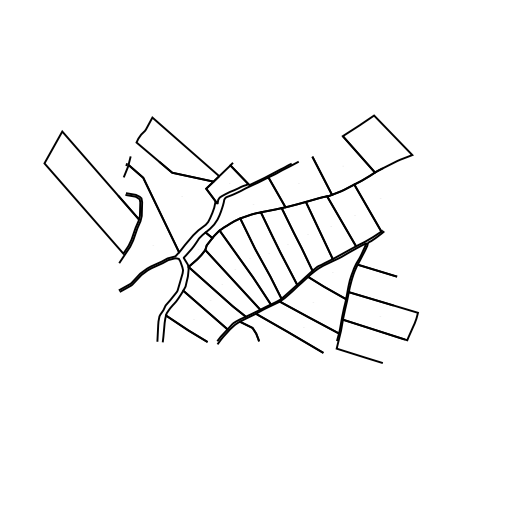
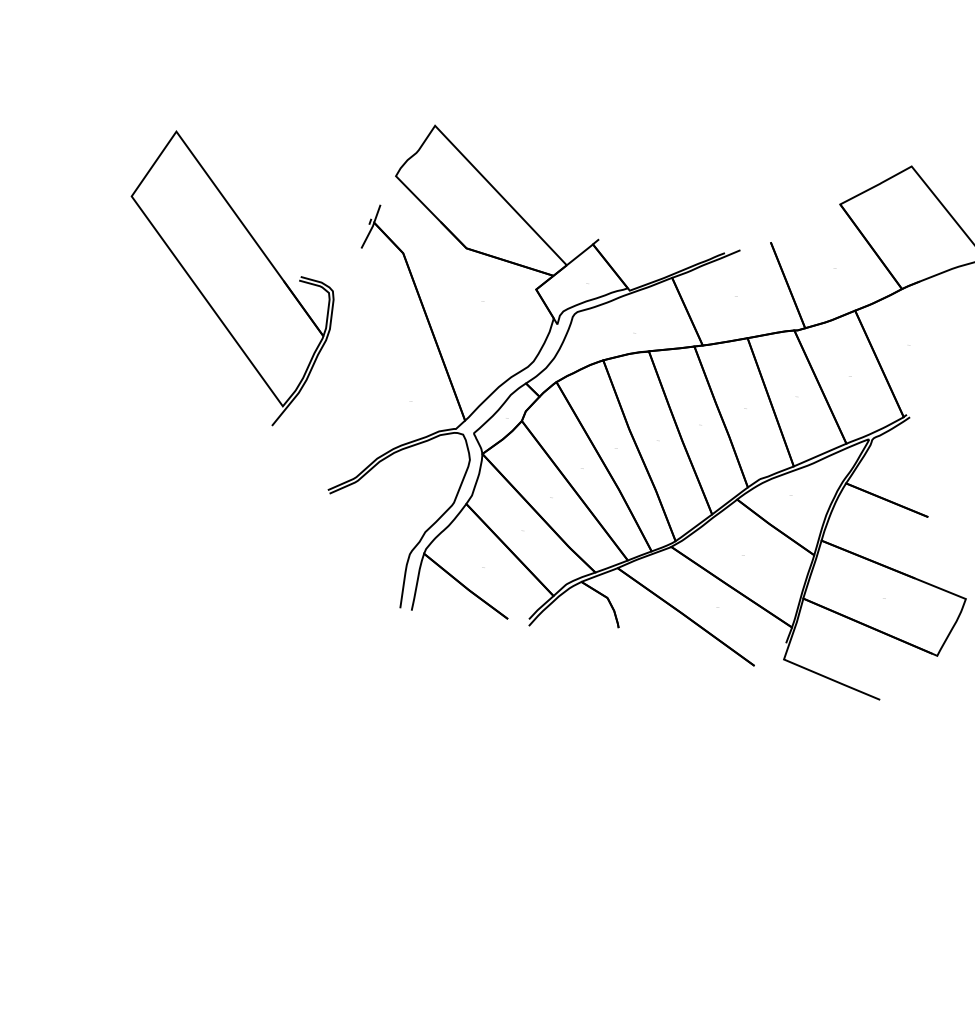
part: (92, 196) -> (228, 277), moved

